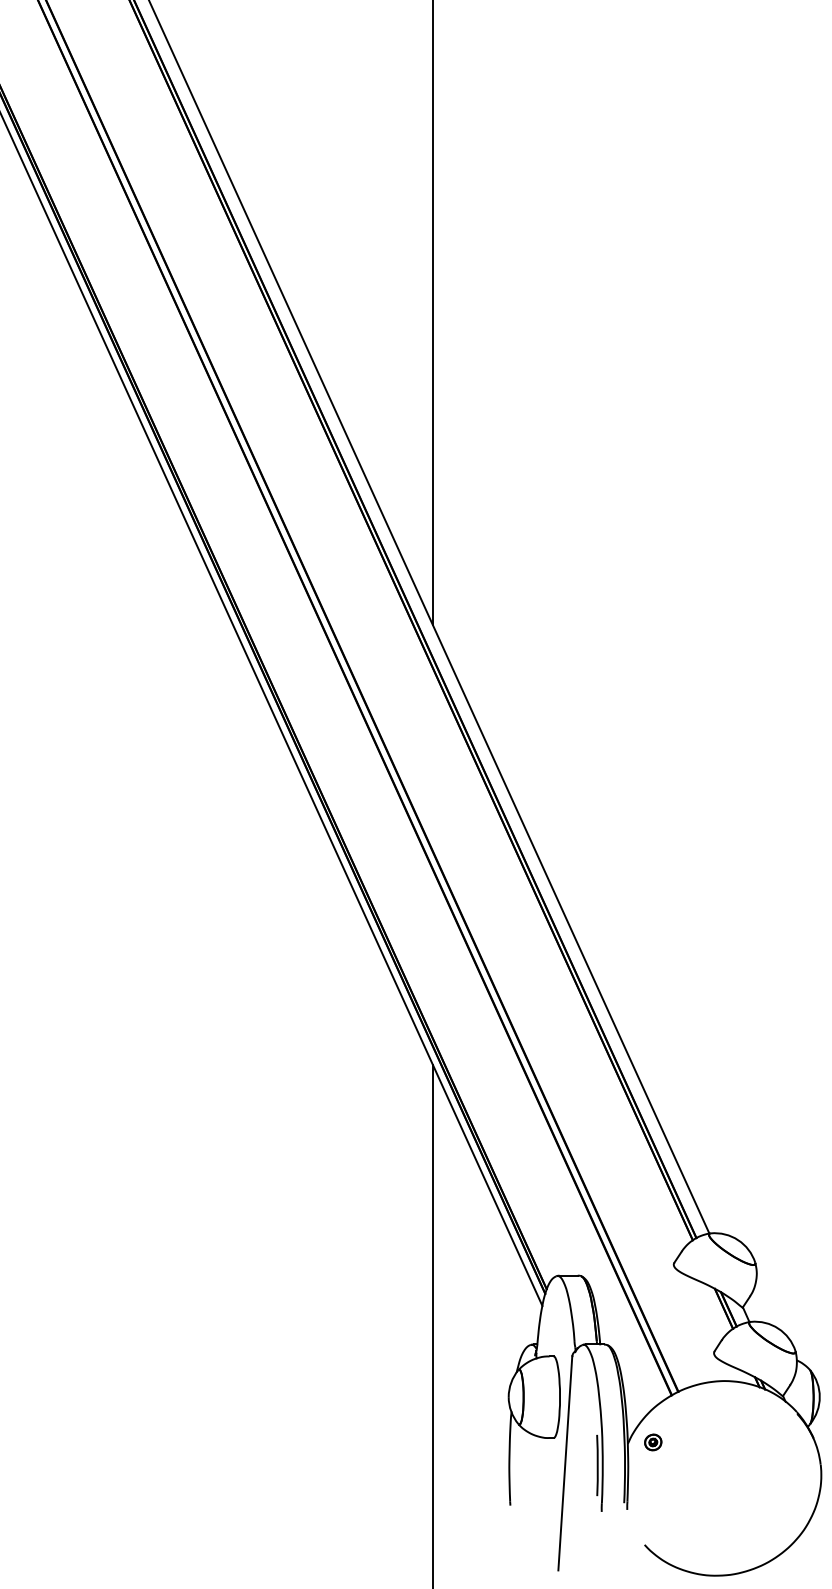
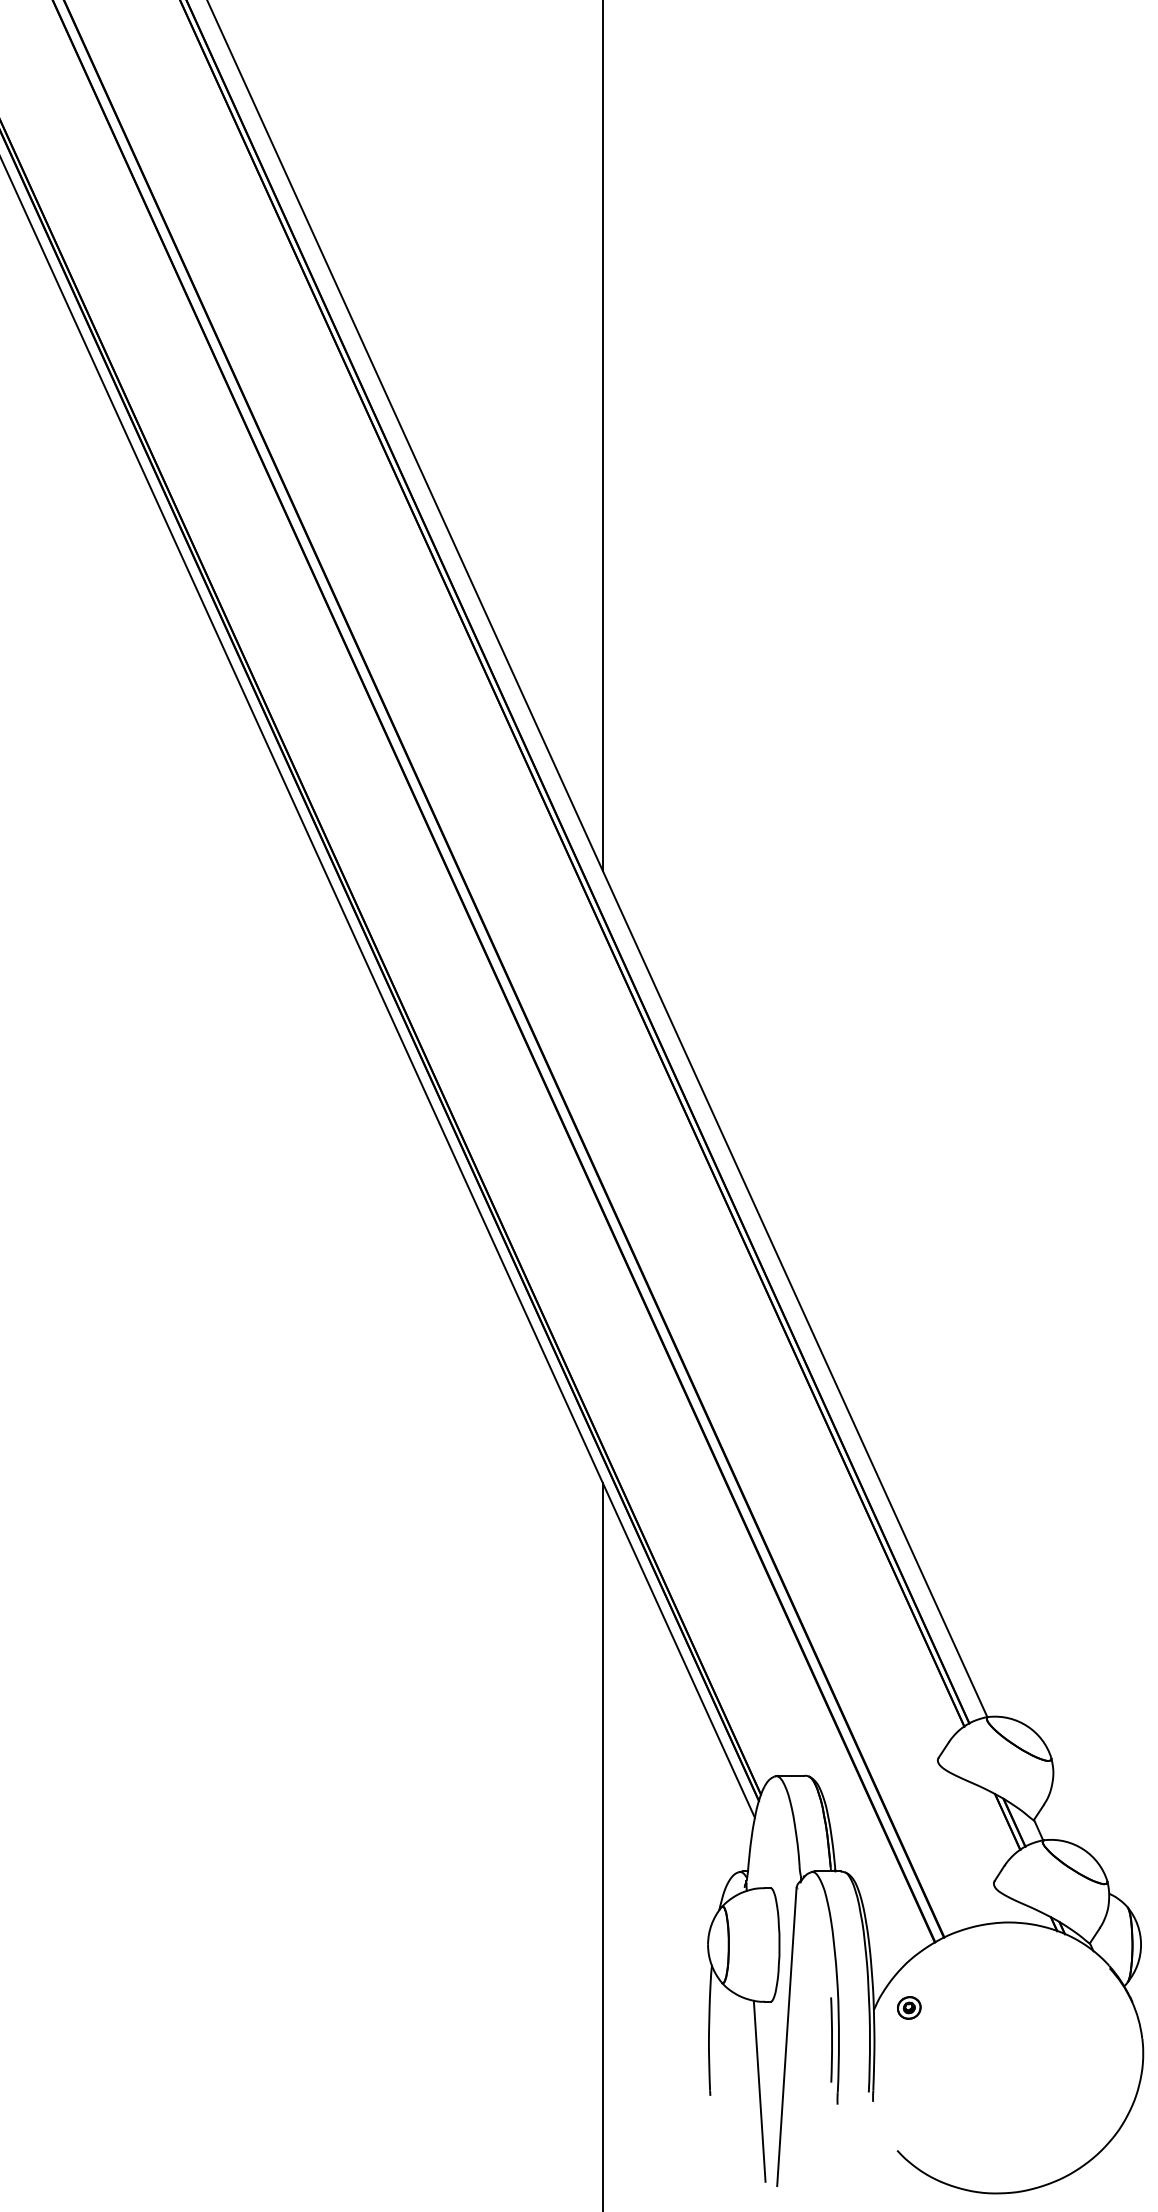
line: (545, 1501) -> (759, 2090), added

